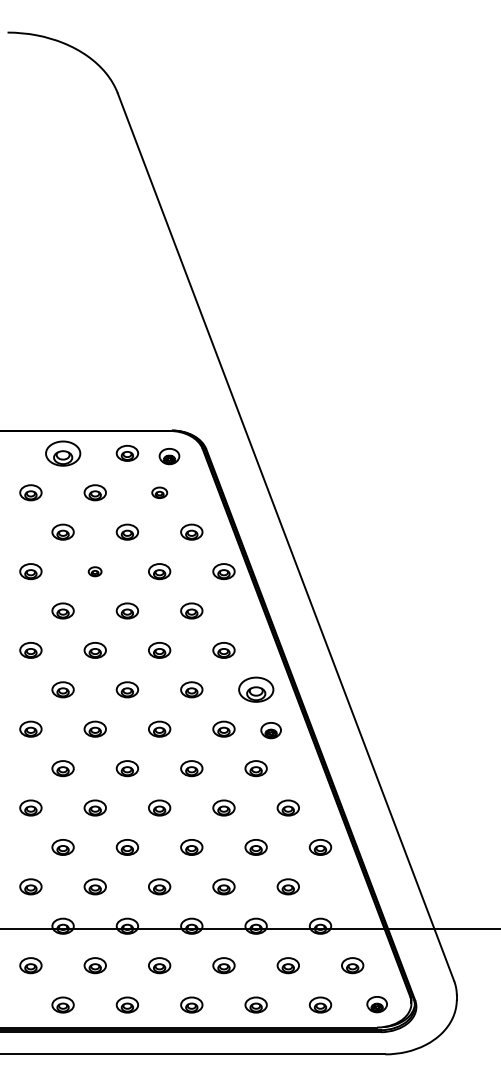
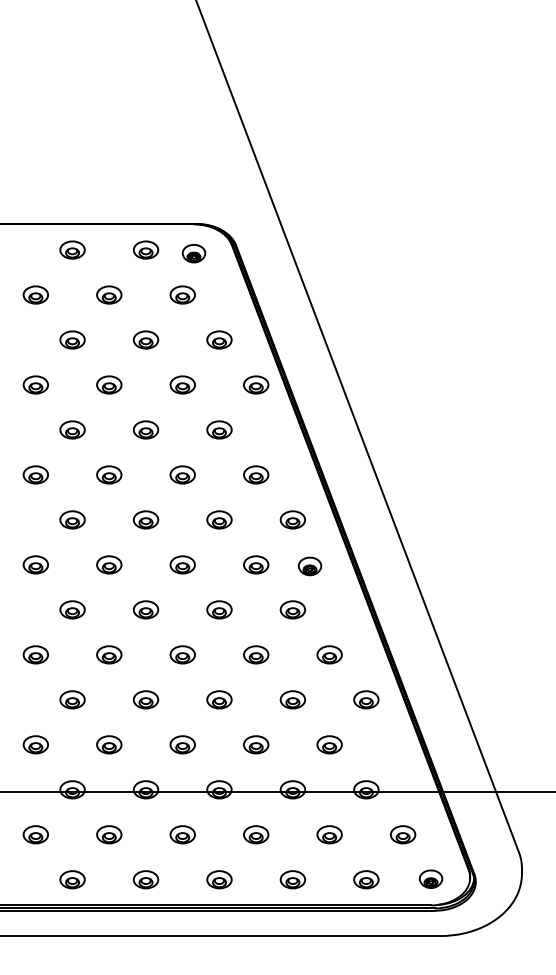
part: (62, 452) -> (71, 249), size x0.62
part: (159, 492) -> (182, 294), size x1.43
part: (94, 571) -> (108, 384), size x1.67
part: (255, 689) -> (292, 519), size x0.62

